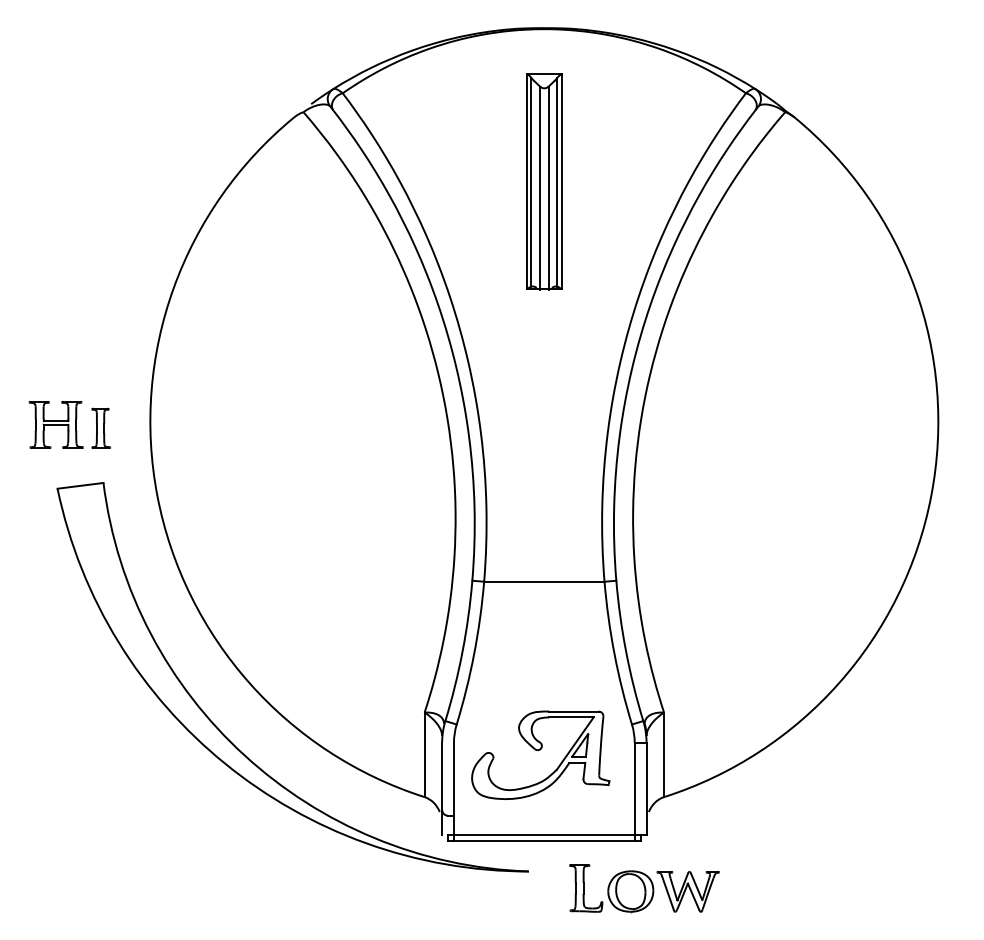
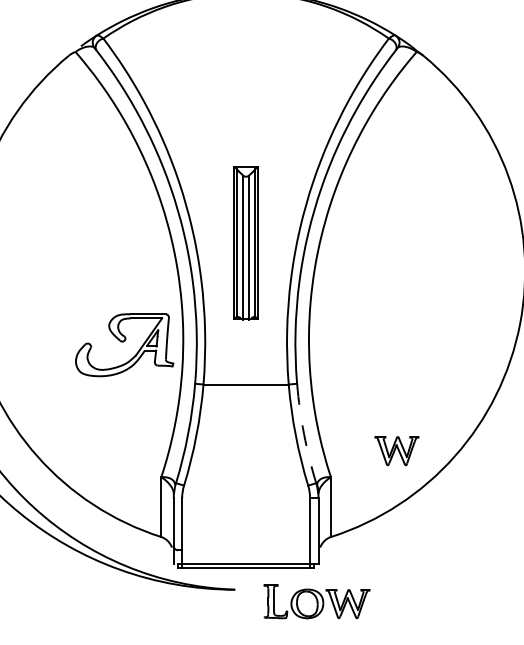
part: (544, 181) -> (246, 242), moved
arc: (626, 651) -> (304, 433), solid -> dashed
part: (756, 675) -> (396, 450), added
part: (540, 754) -> (124, 344), moved

